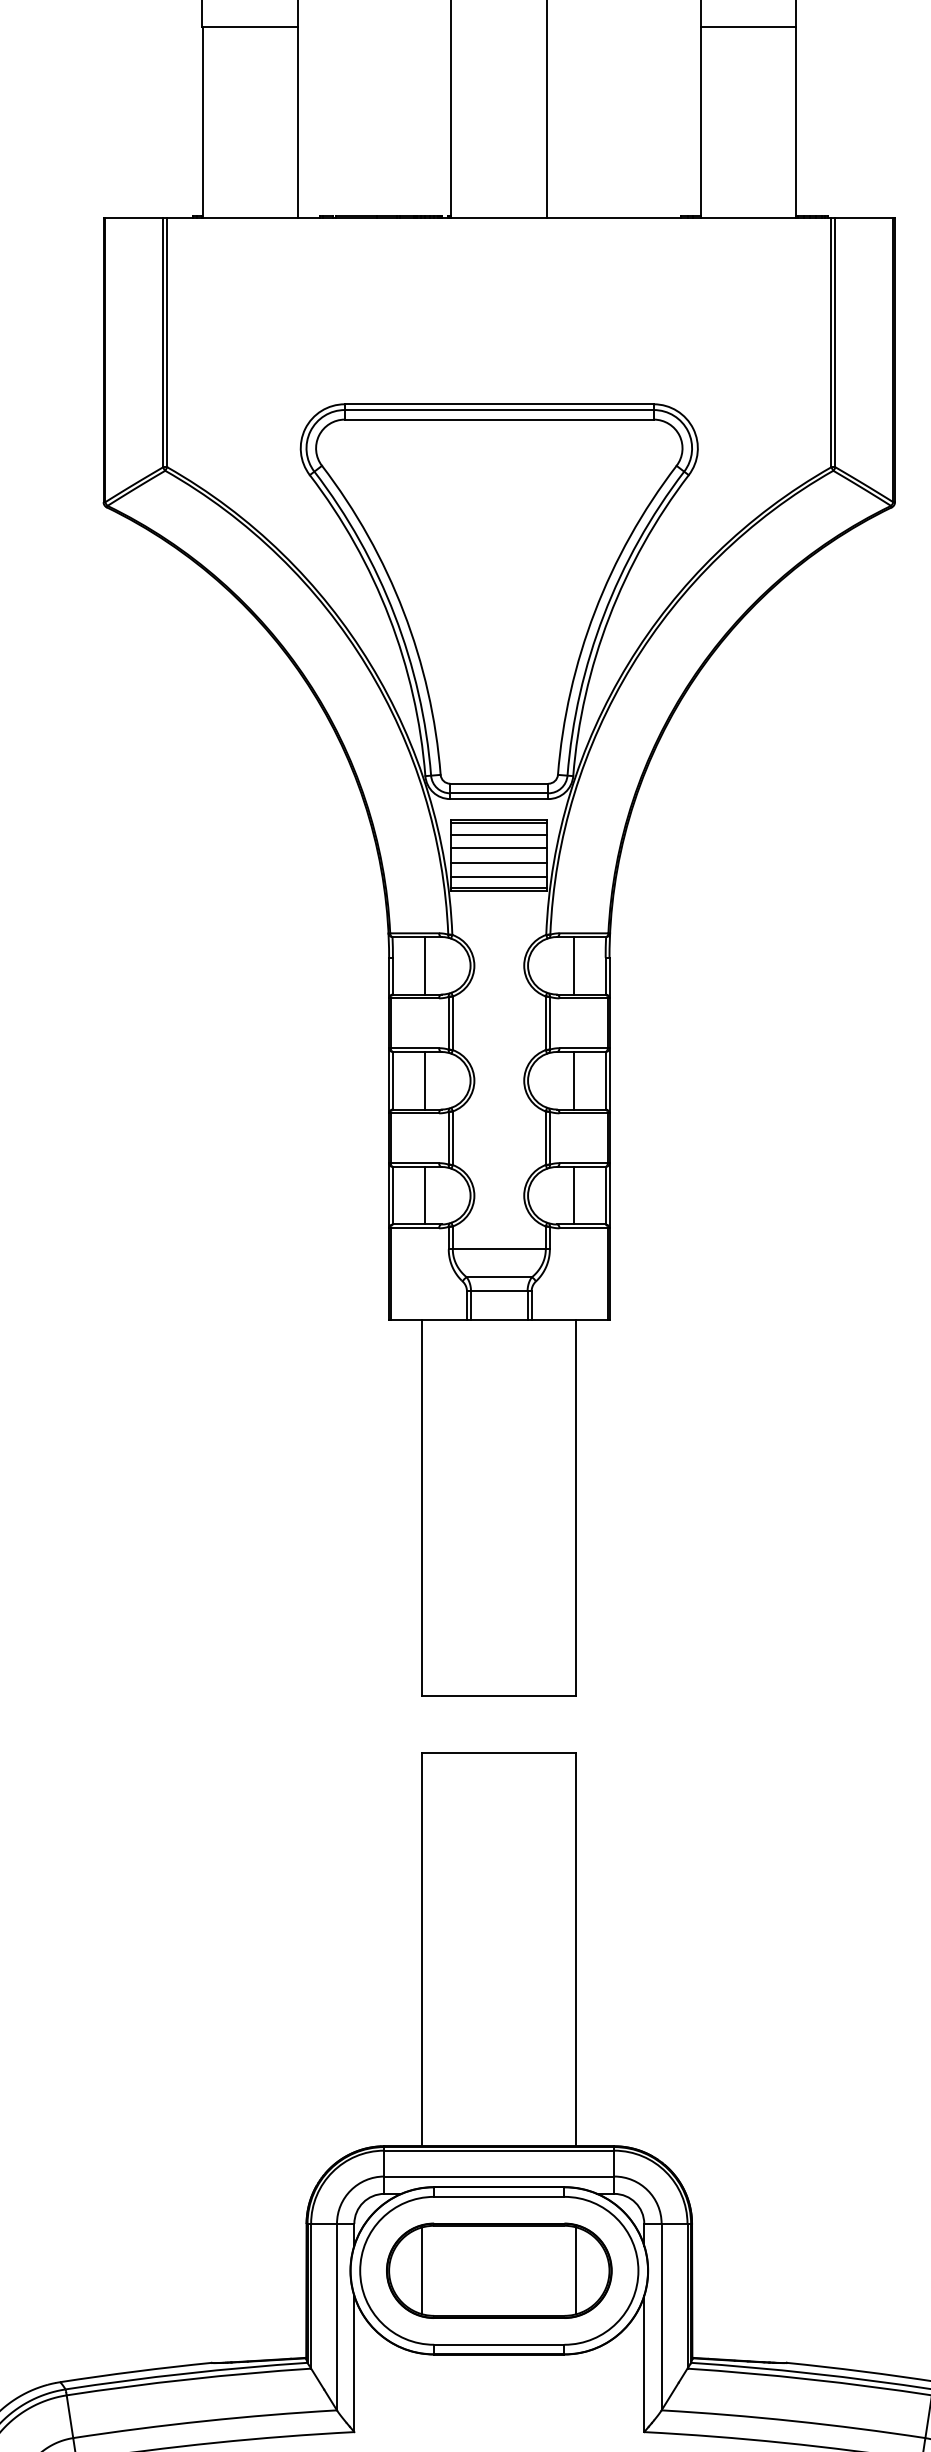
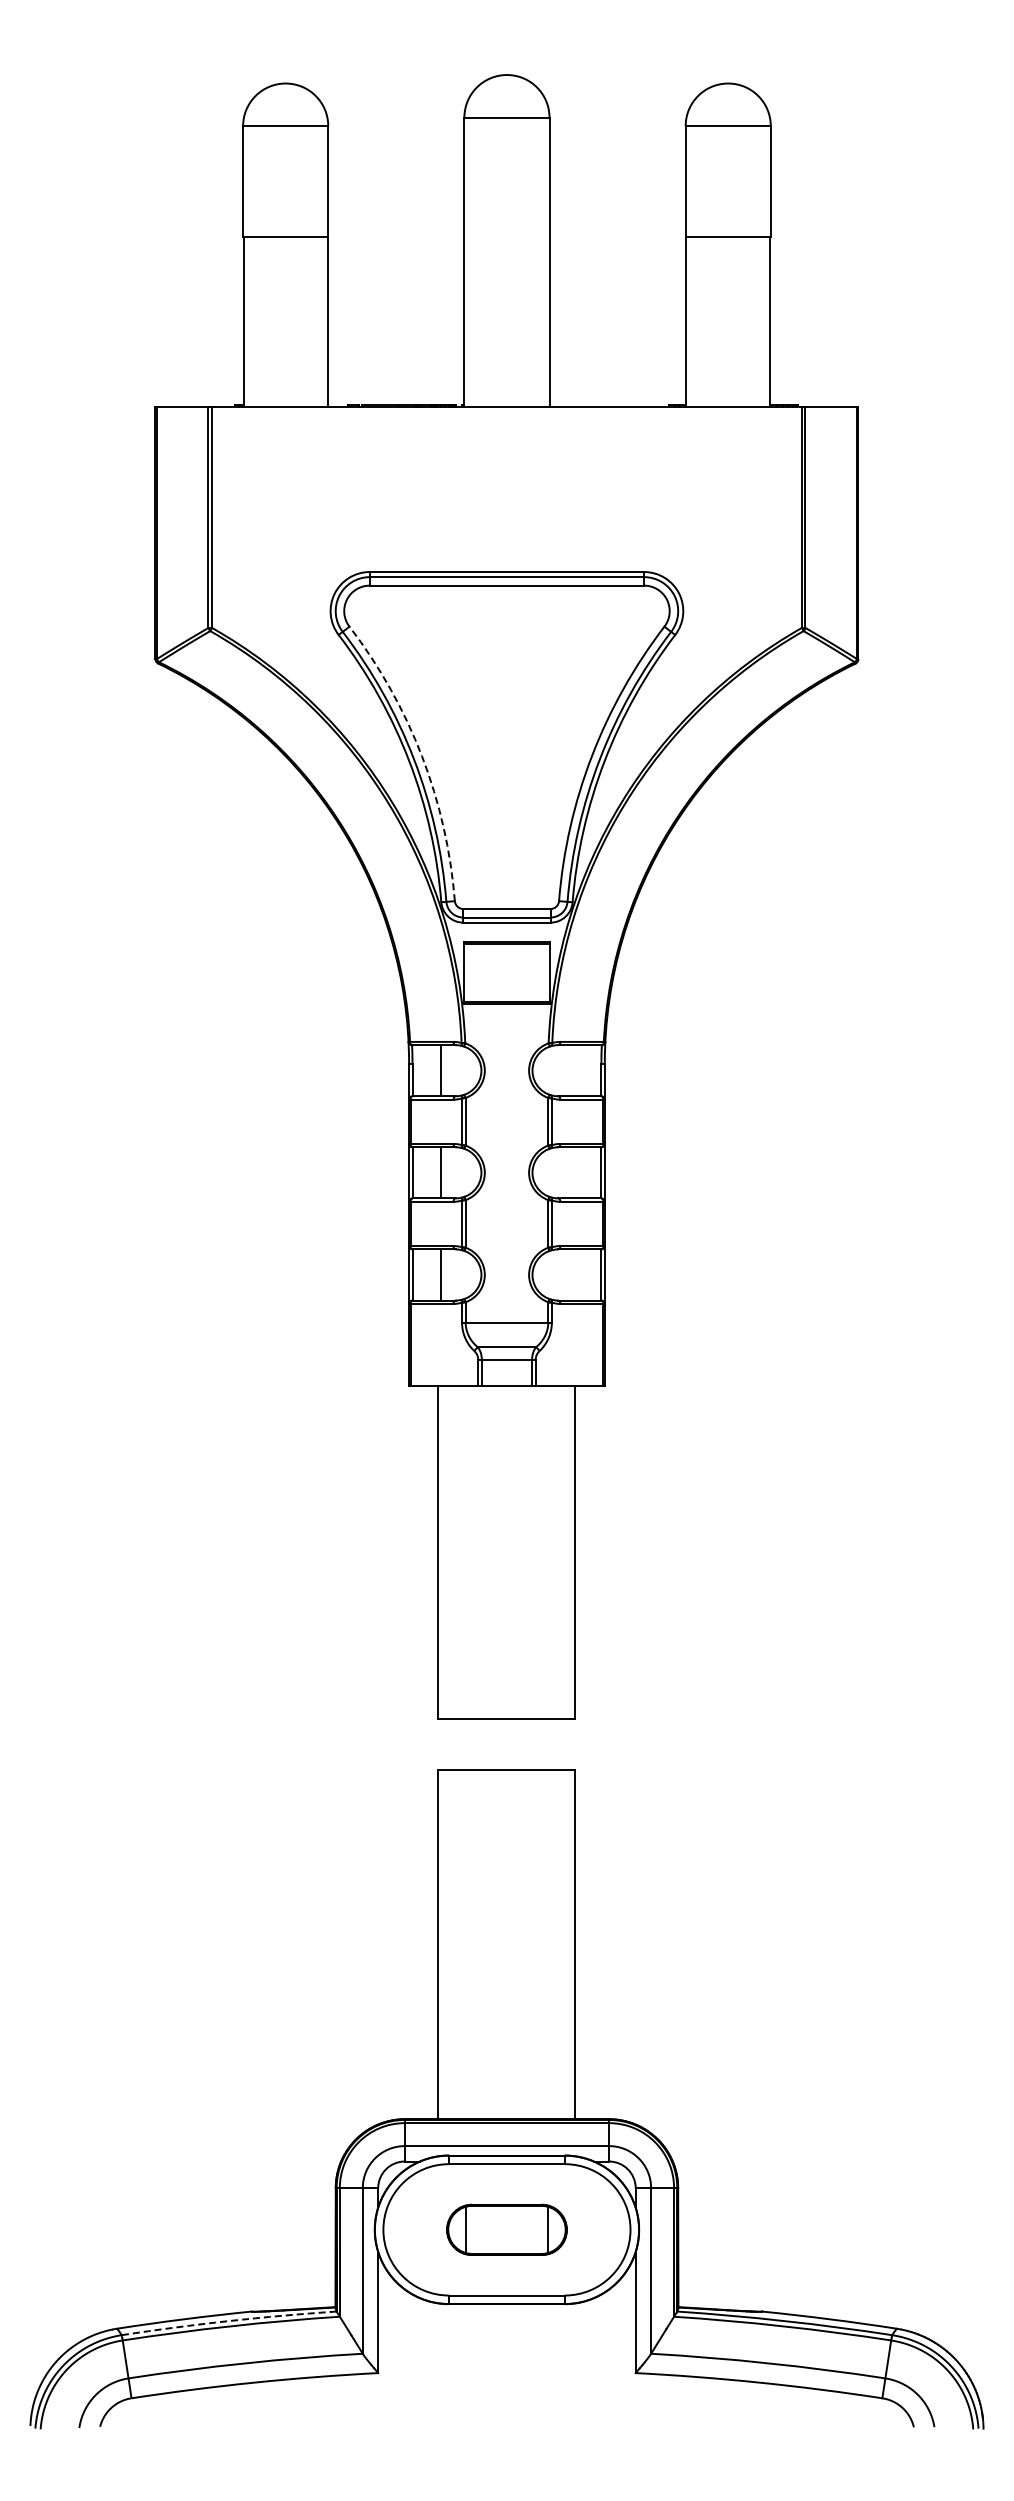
arc: (404, 611) -> (422, 756), solid -> dashed
line: (498, 834) -> (506, 954), removed
line: (498, 848) -> (506, 966), removed
line: (498, 863) -> (506, 979), removed
line: (498, 876) -> (506, 991), removed
line: (574, 965) -> (573, 1070), removed
line: (574, 1080) -> (573, 1172), removed
line: (574, 1195) -> (573, 1274), removed
part: (498, 2270) -> (506, 2229), size x0.6
arc: (185, 2374) -> (228, 2321), solid -> dashed

